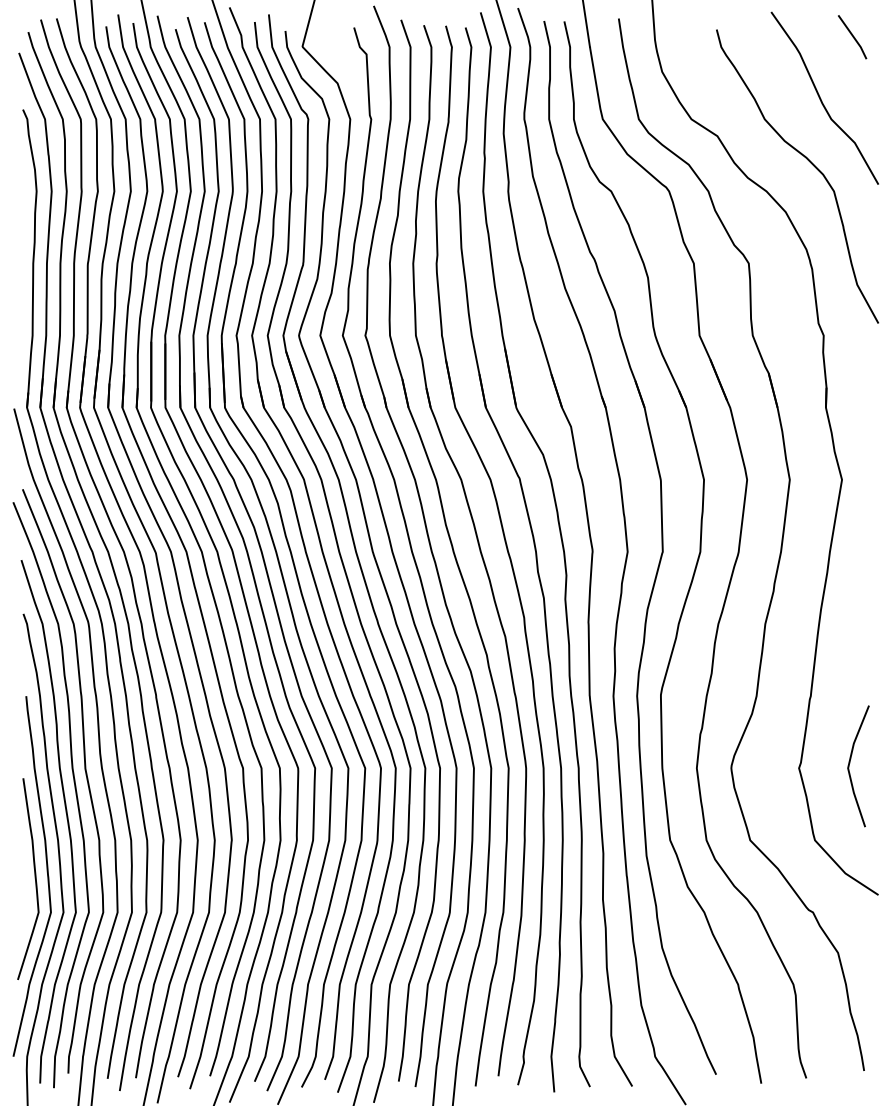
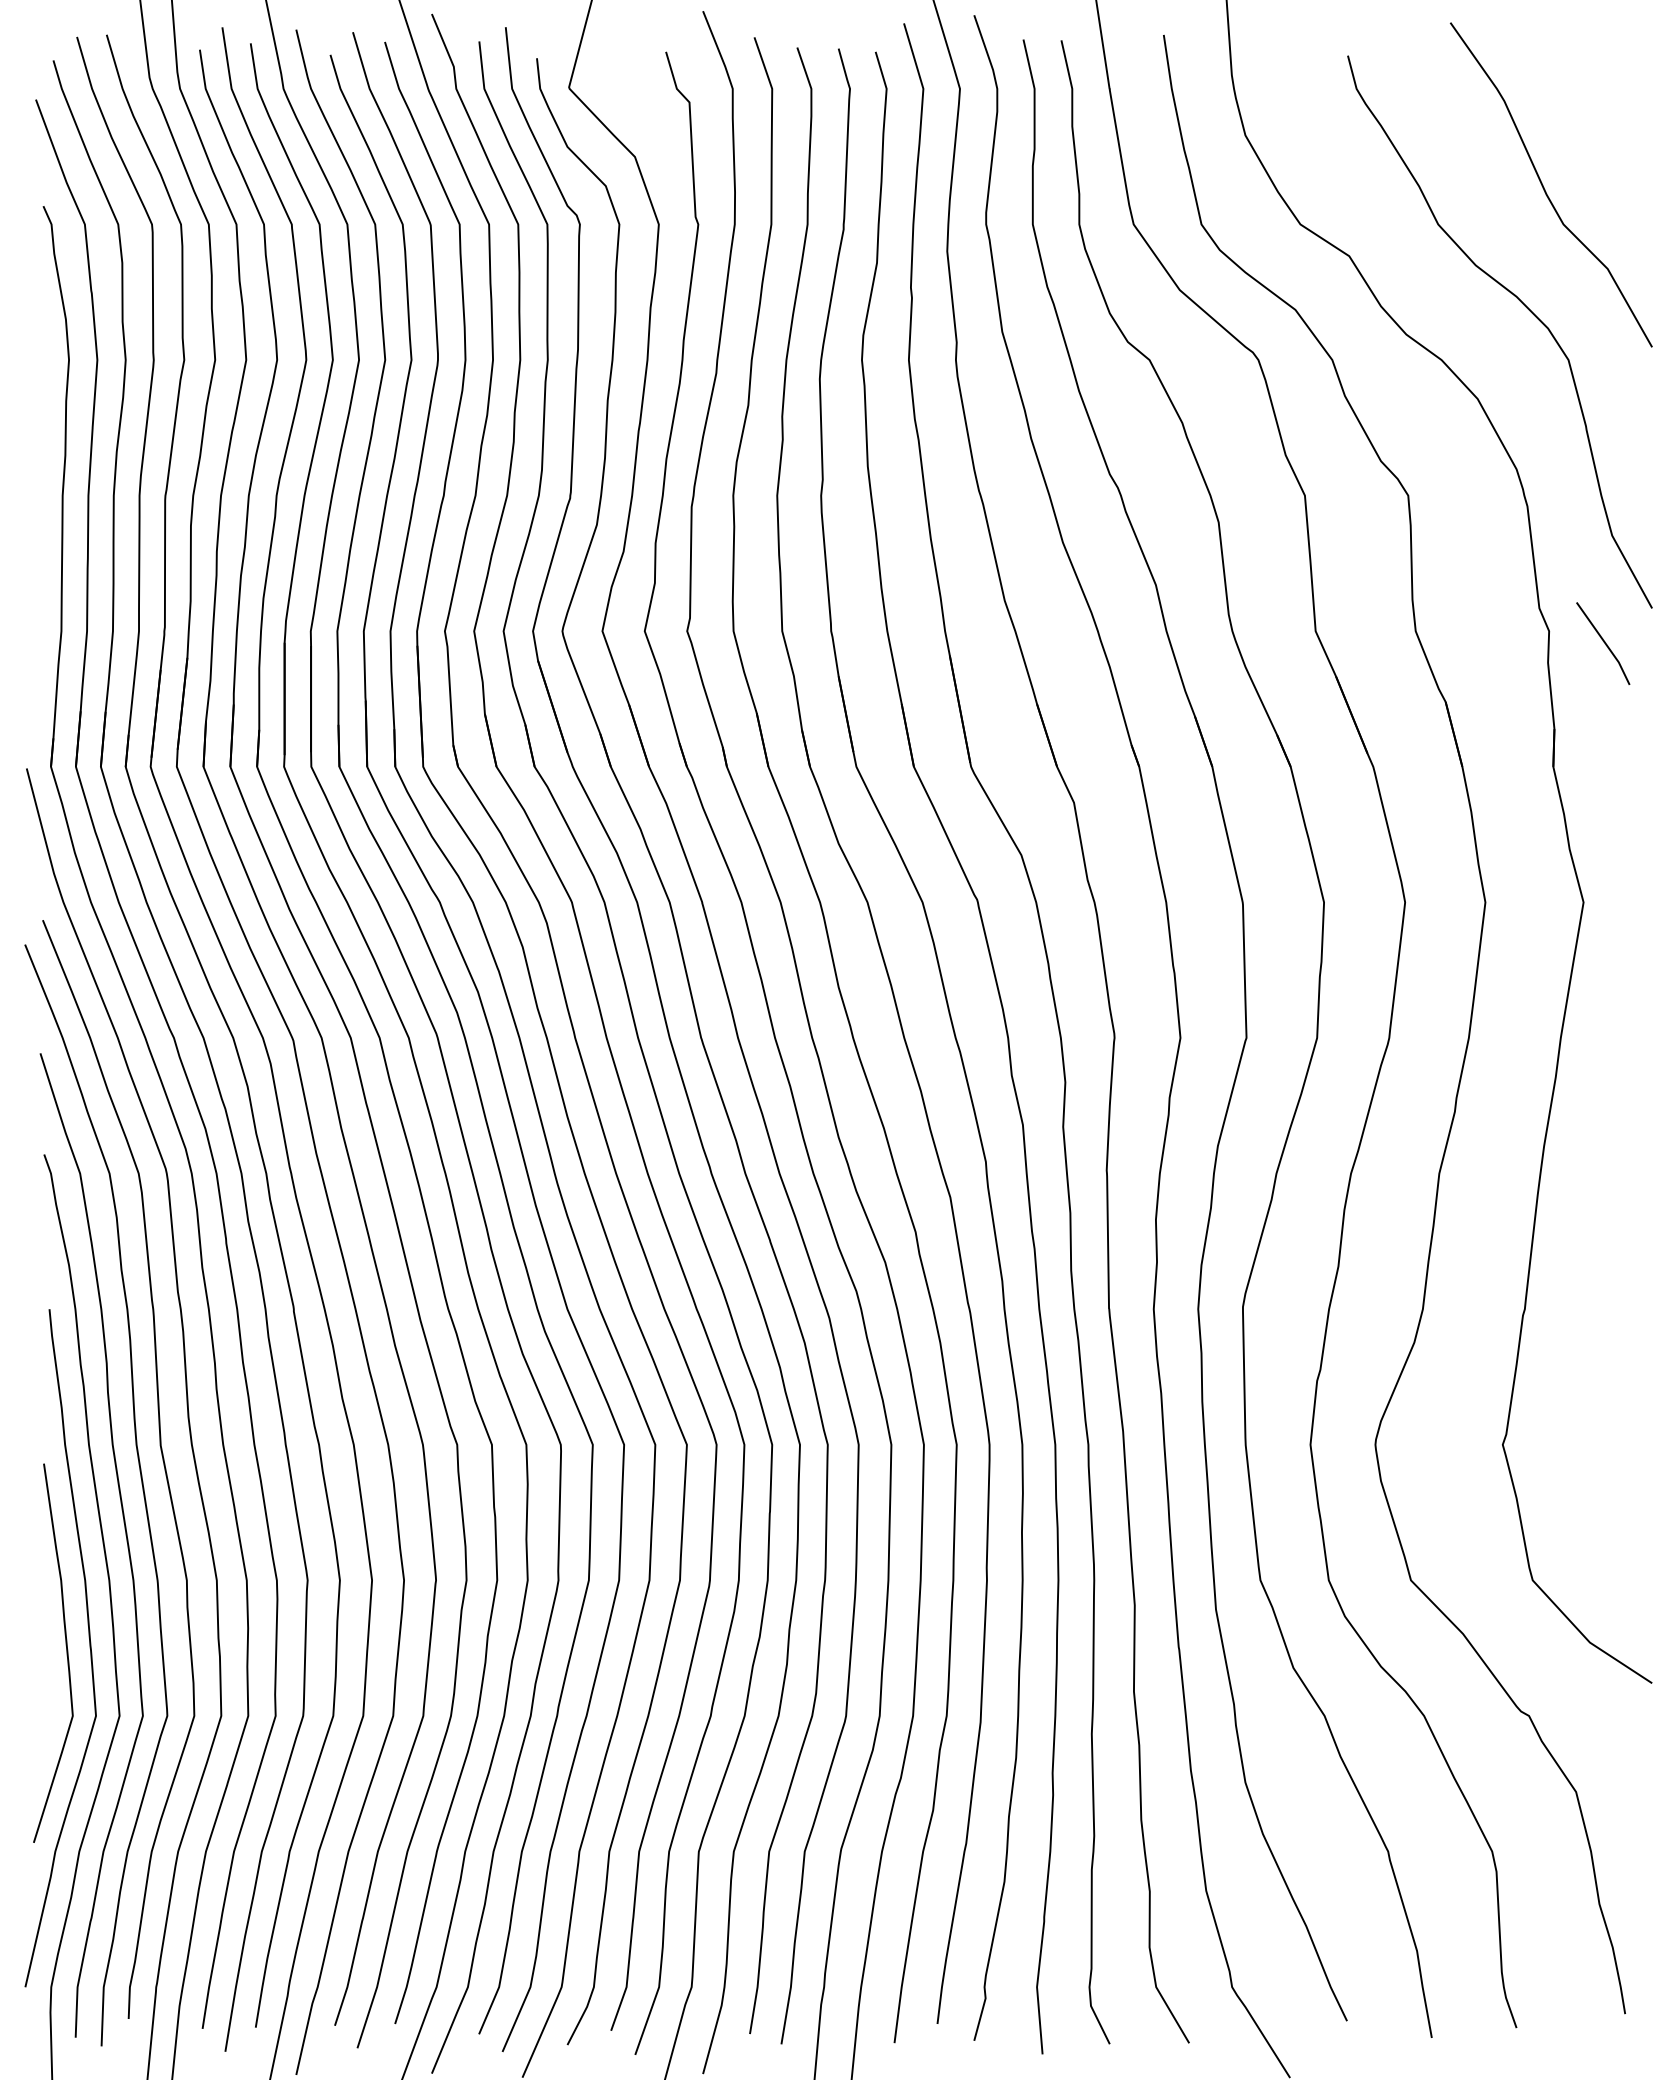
line: (852, 37) -> (1603, 644), moved
line: (850, 763) -> (1599, 1435), removed

